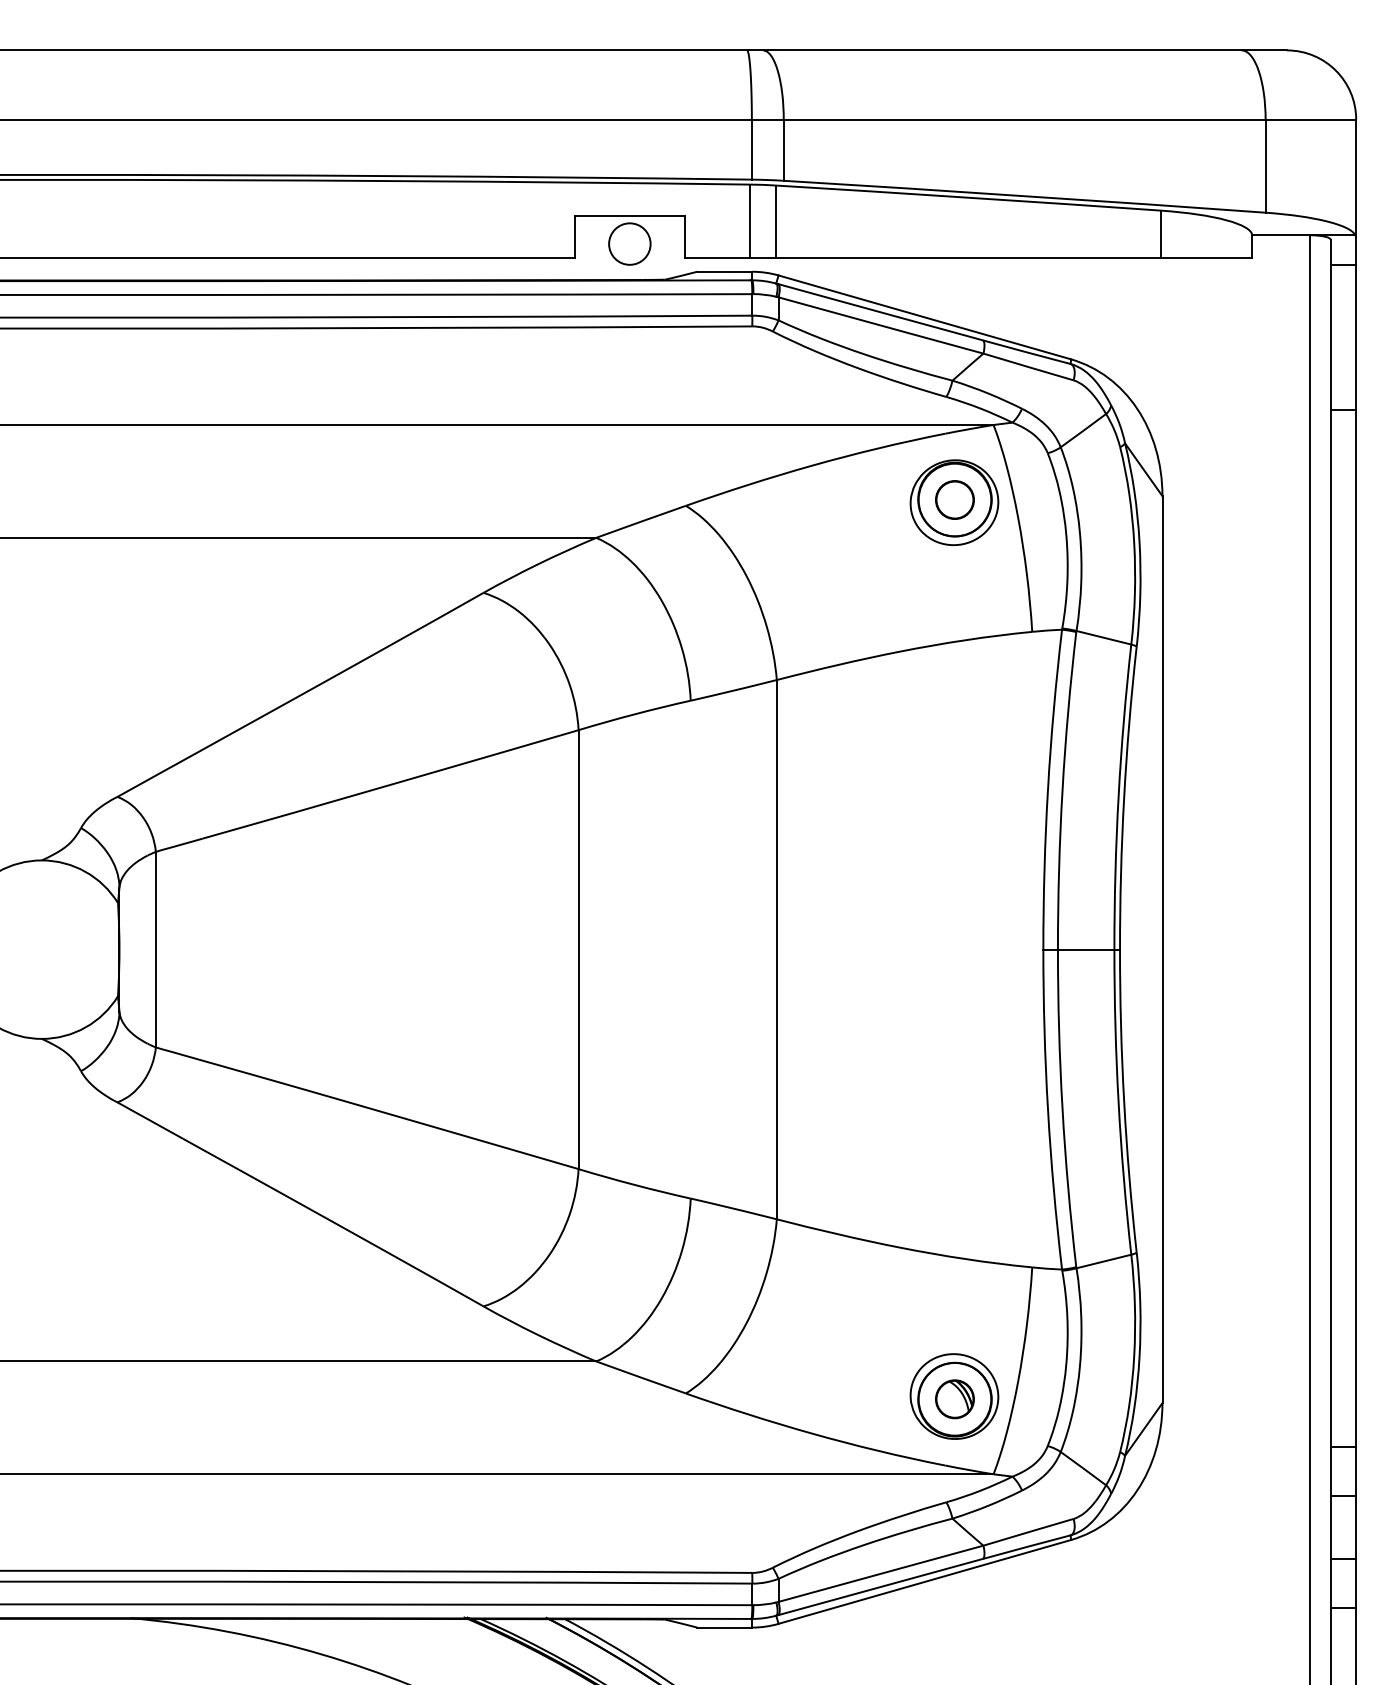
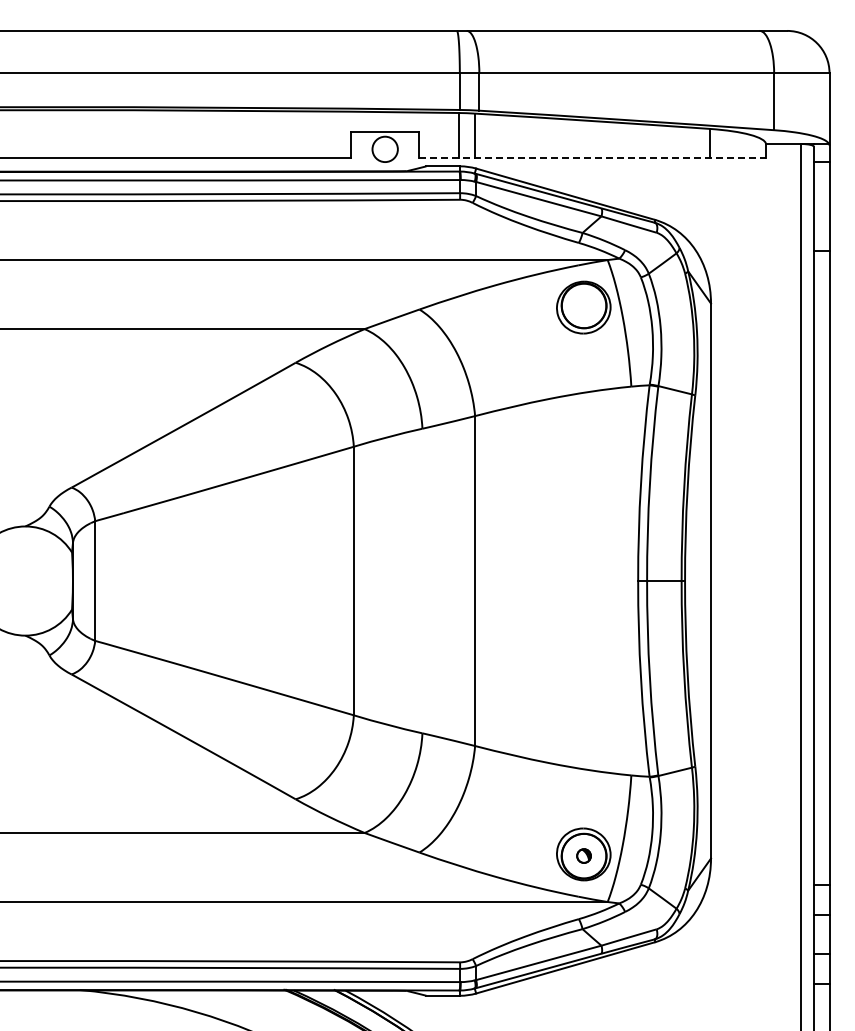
line: (968, 257) -> (592, 157), solid -> dashed
circle: (953, 499) -> (583, 305), removed
part: (953, 1398) -> (583, 855), size x0.6

